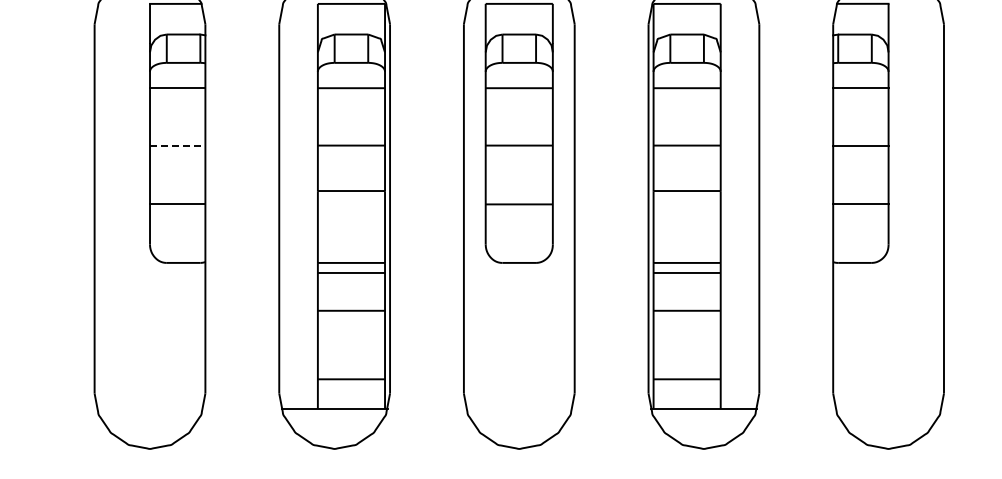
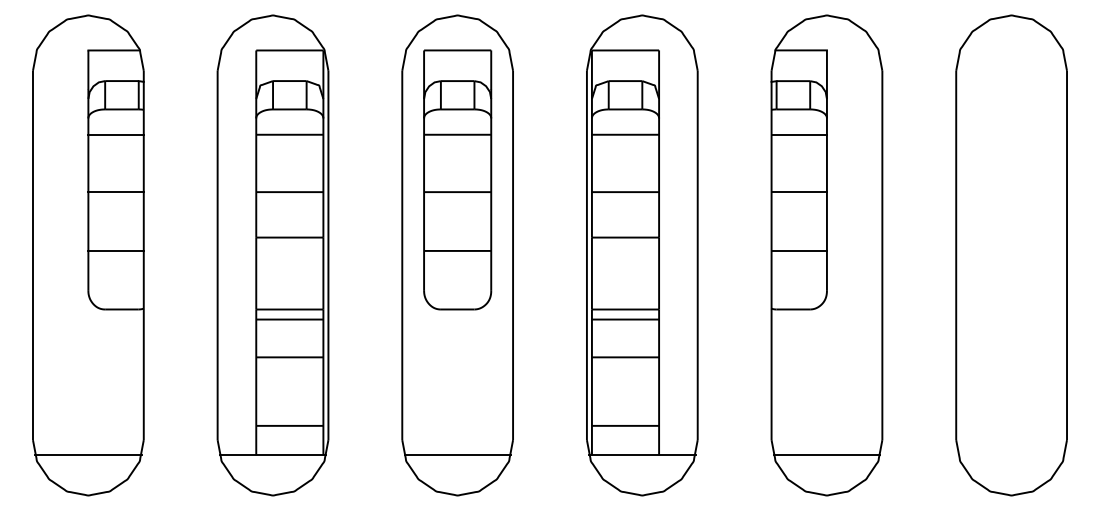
line: (178, 145) -> (116, 192), dashed -> solid
line: (150, 408) -> (88, 455), added
line: (519, 408) -> (457, 455), added
line: (889, 408) -> (827, 455), added

